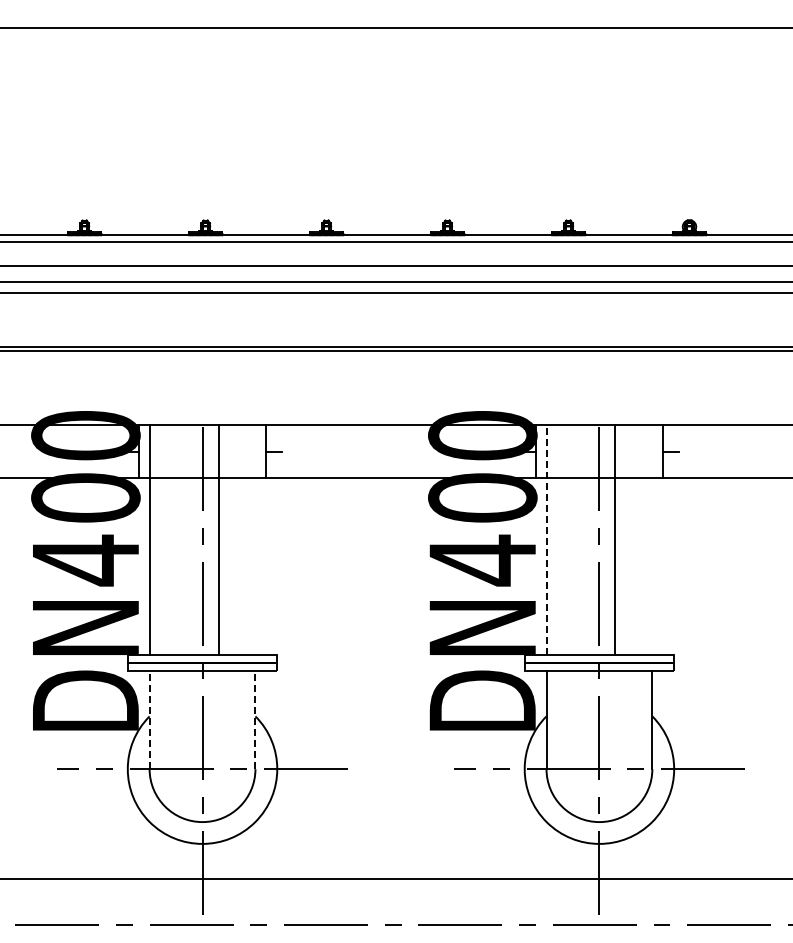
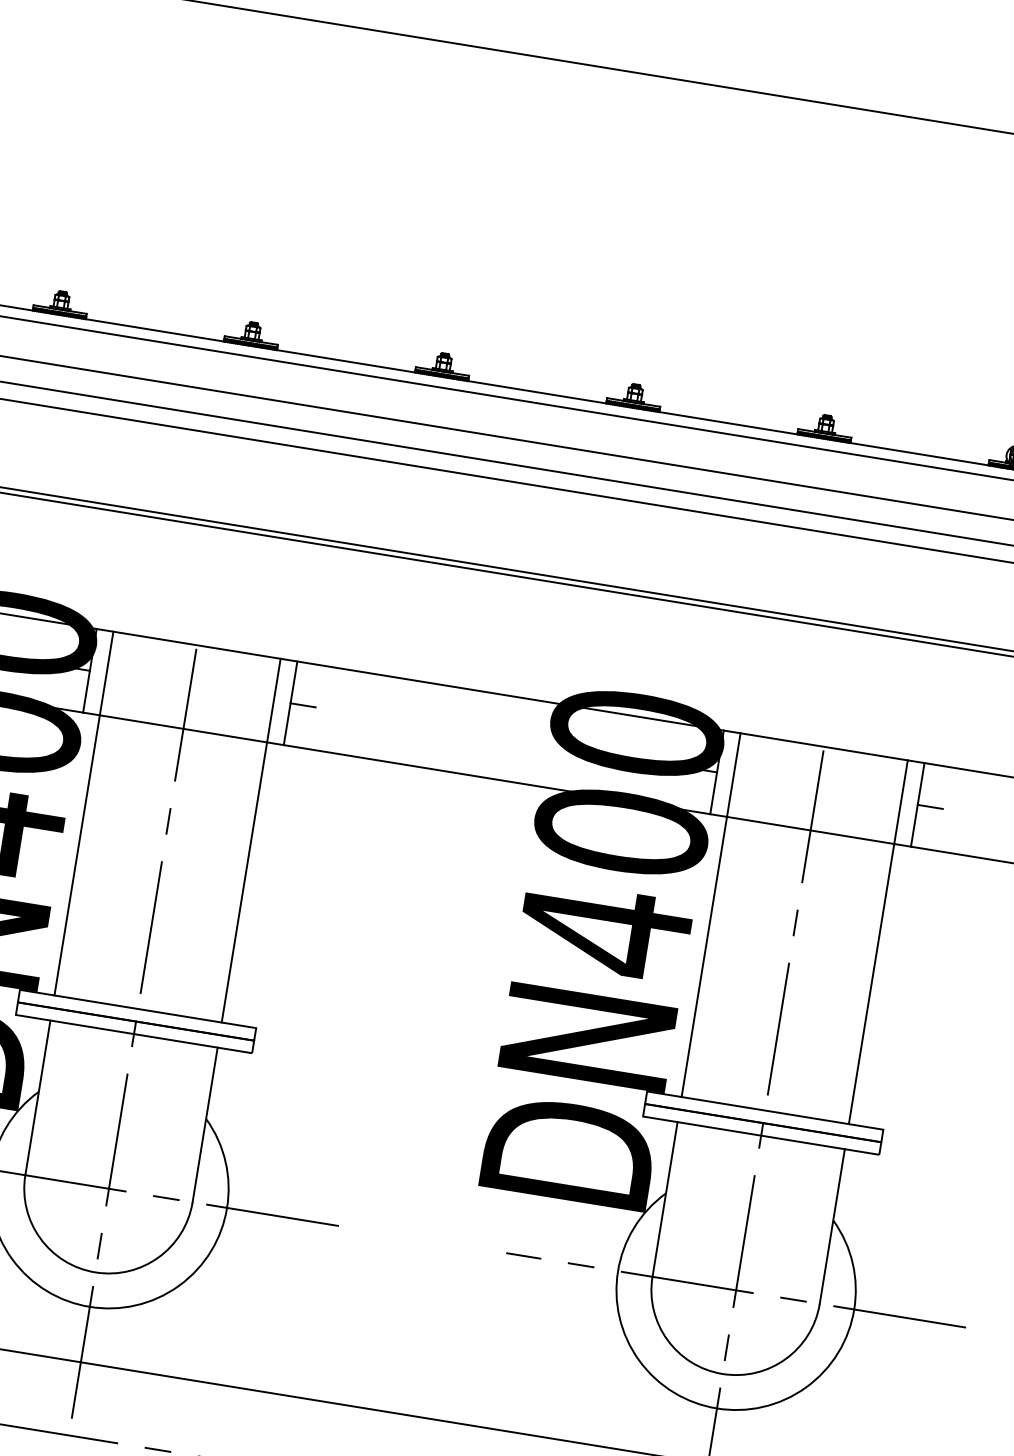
line: (546, 539) -> (711, 913), dashed -> solid
line: (219, 540) -> (251, 841), moved
line: (615, 540) -> (878, 942), moved
line: (149, 720) -> (37, 1098), dashed -> solid
line: (255, 720) -> (205, 1125), dashed -> solid

